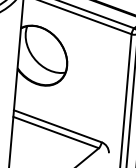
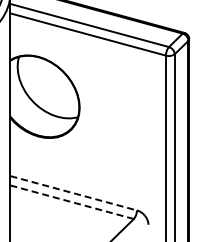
line: (57, 126) -> (73, 193), solid -> dashed
line: (56, 132) -> (72, 202), solid -> dashed

